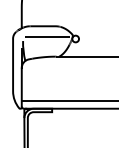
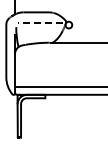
line: (46, 36) -> (39, 22), solid -> dashed

